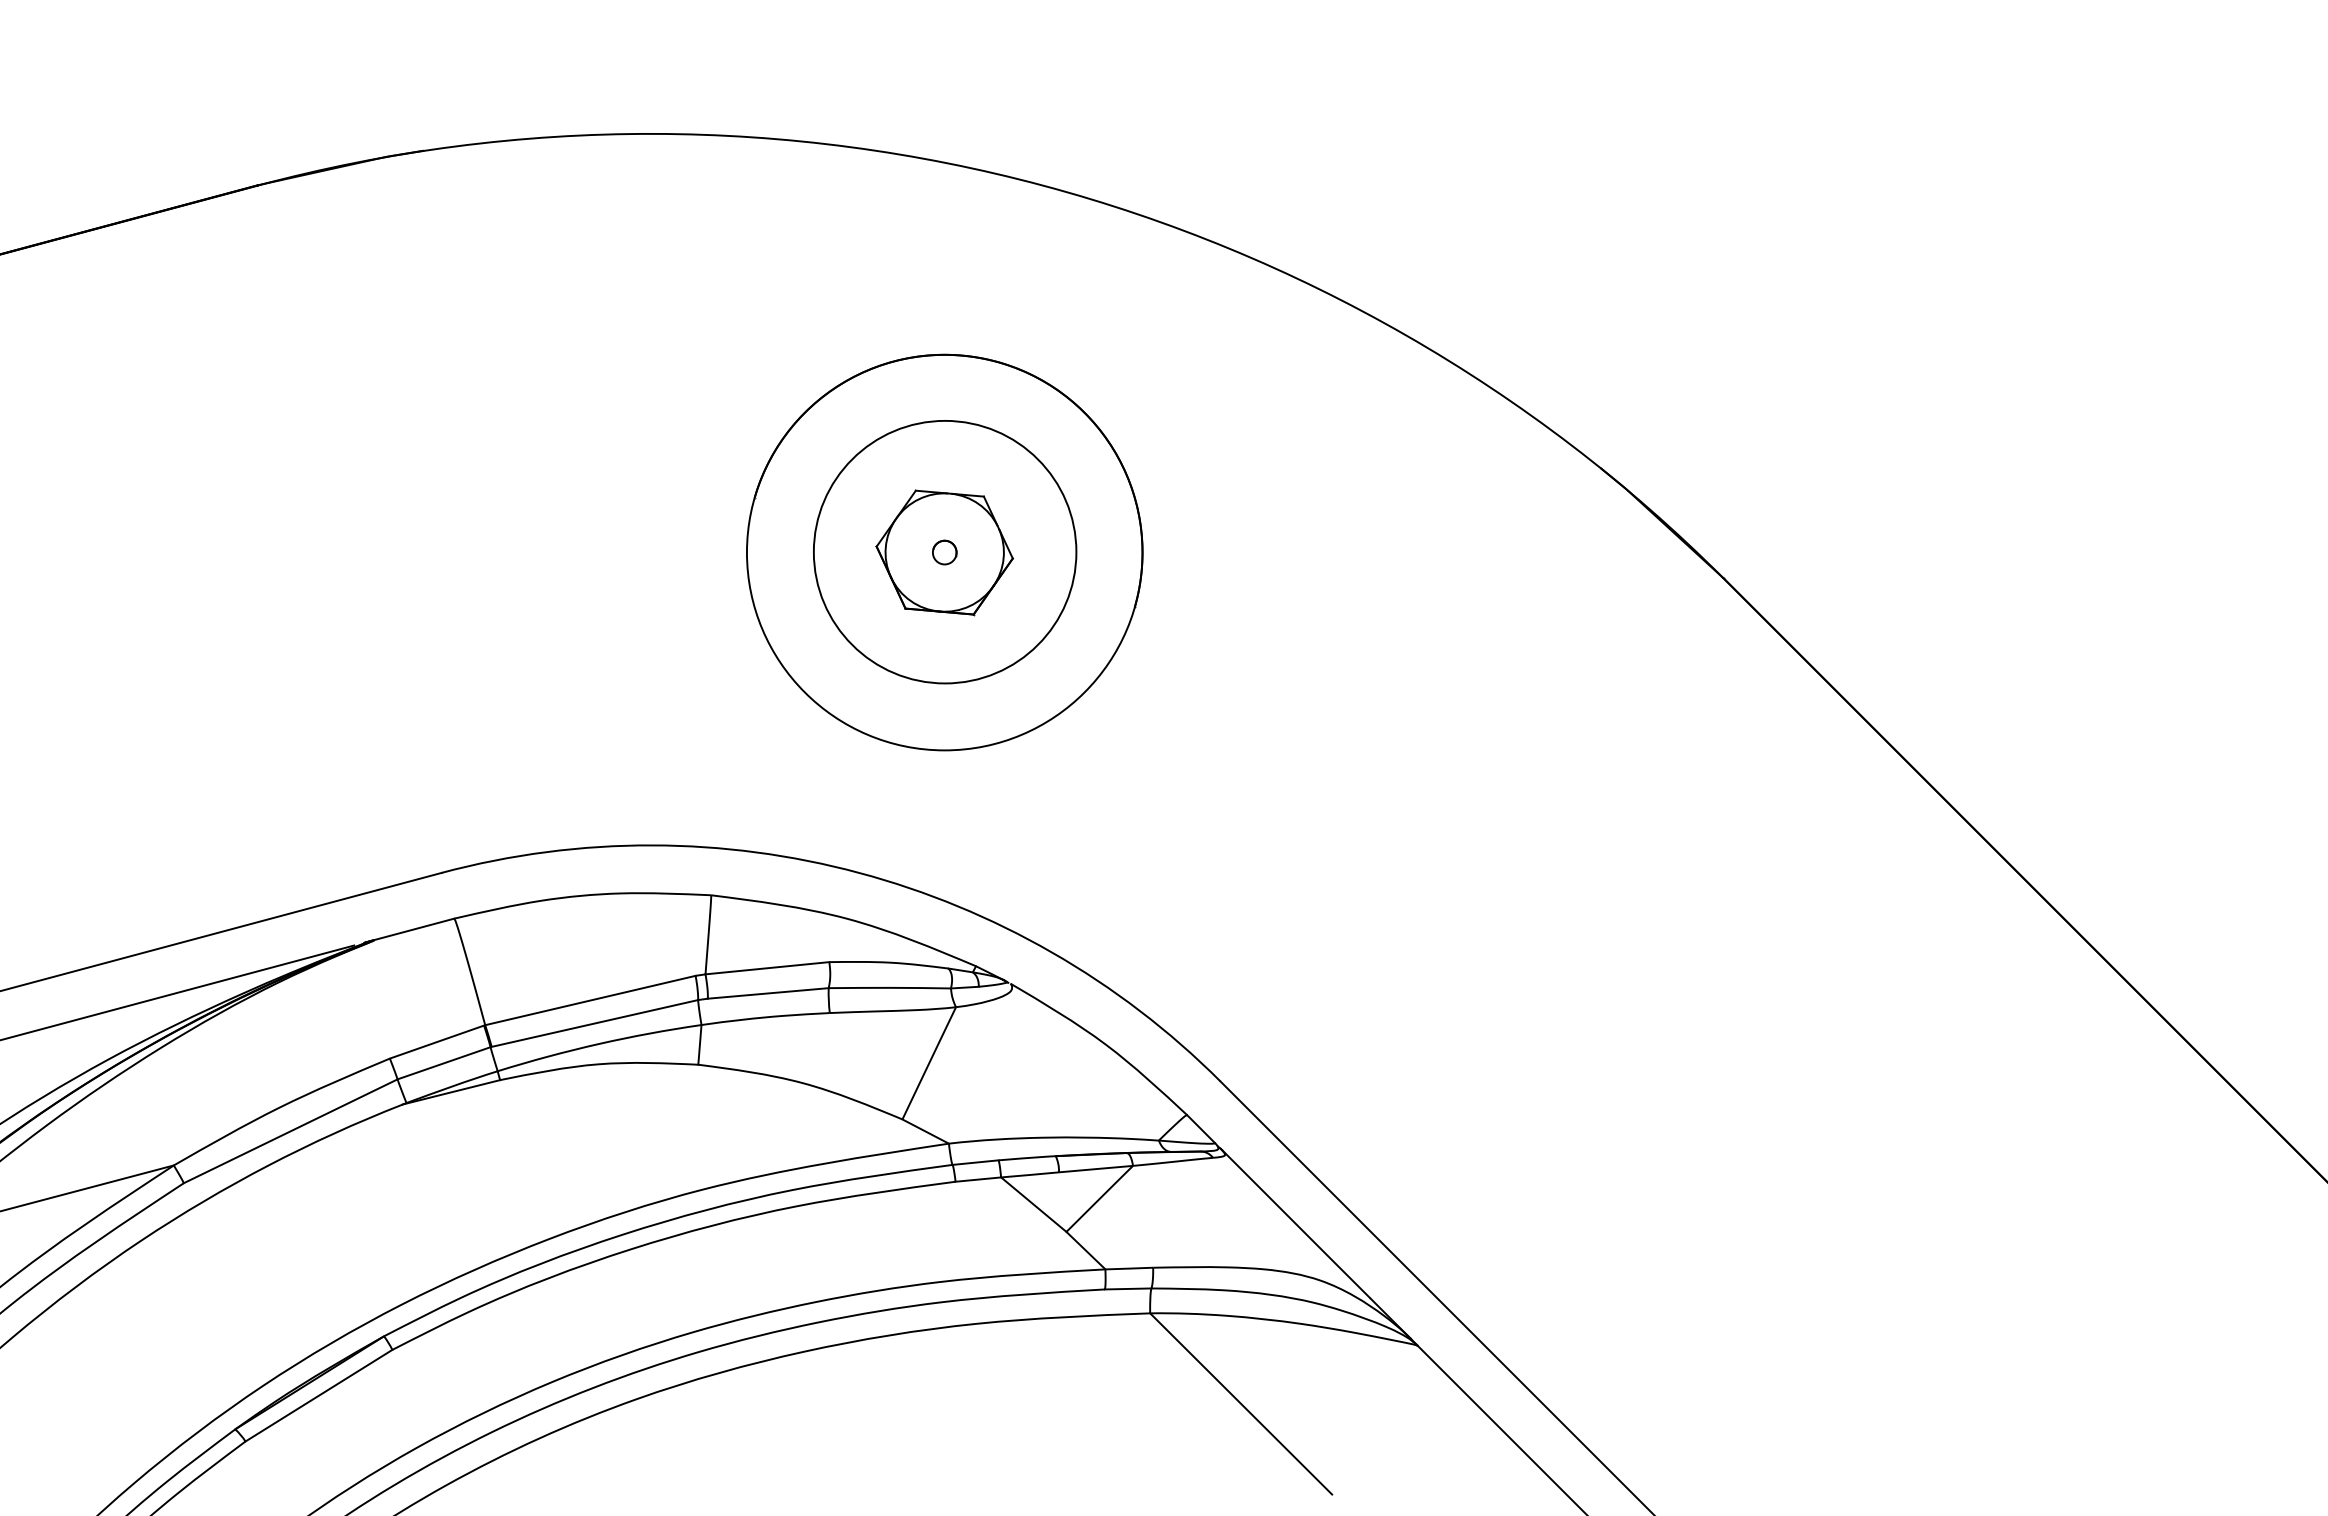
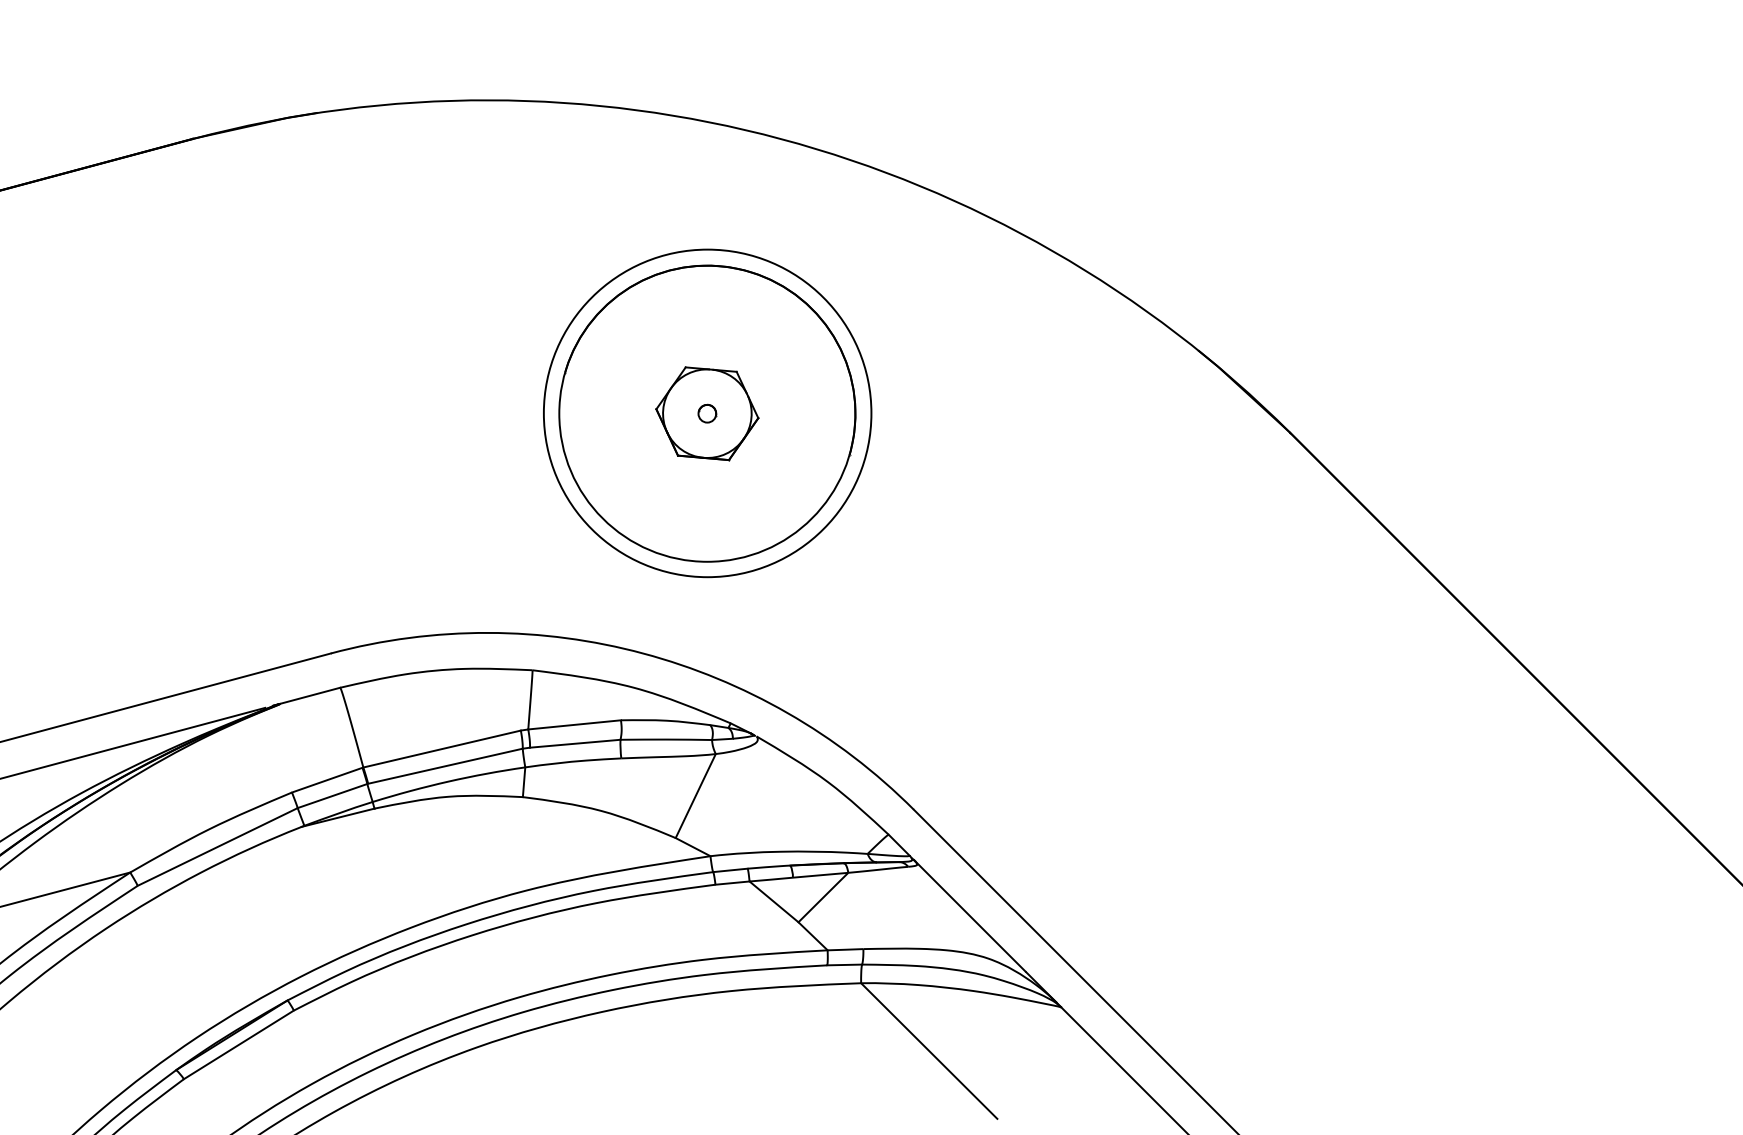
circle: (944, 551) -> (707, 412), size x1.67

